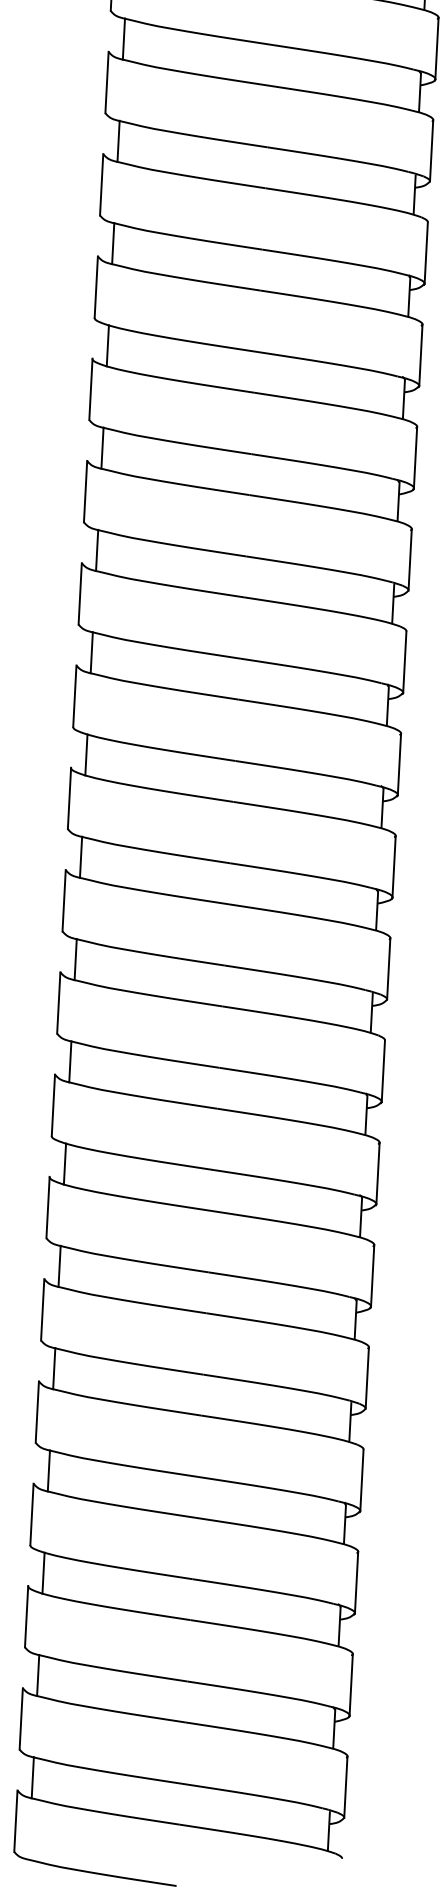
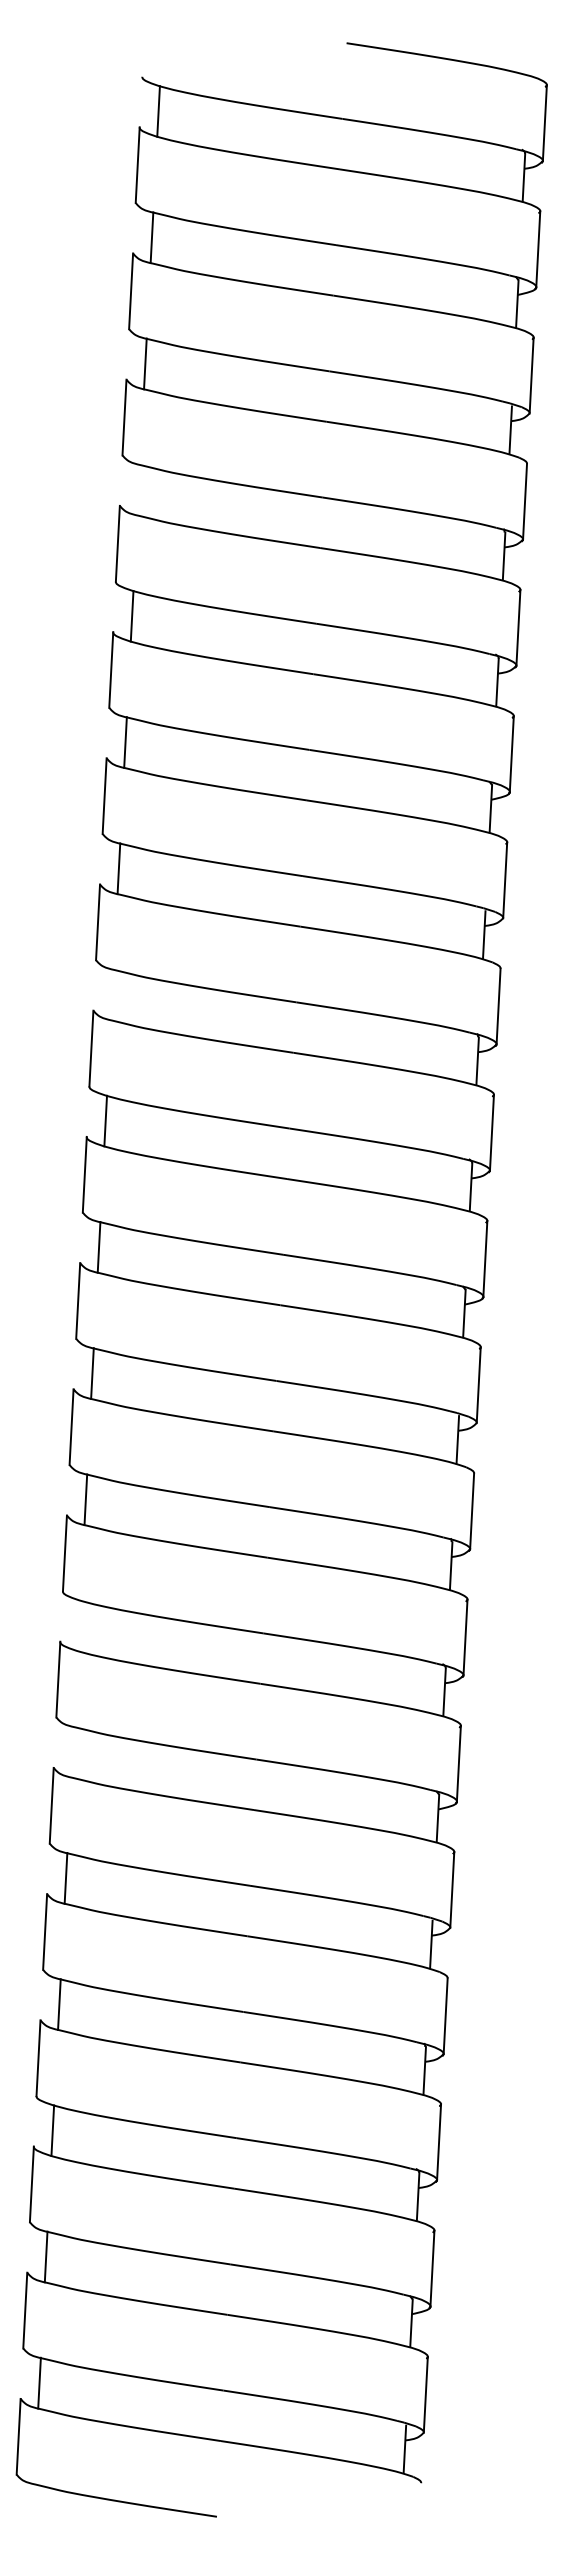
line: (113, 243) -> (138, 489), removed
line: (91, 652) -> (111, 994), removed
line: (64, 1163) -> (78, 1625), removed
line: (59, 1265) -> (72, 1751), removed

